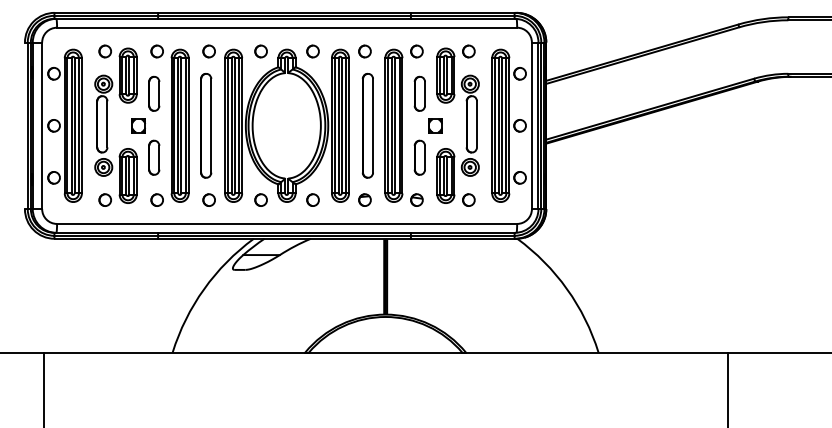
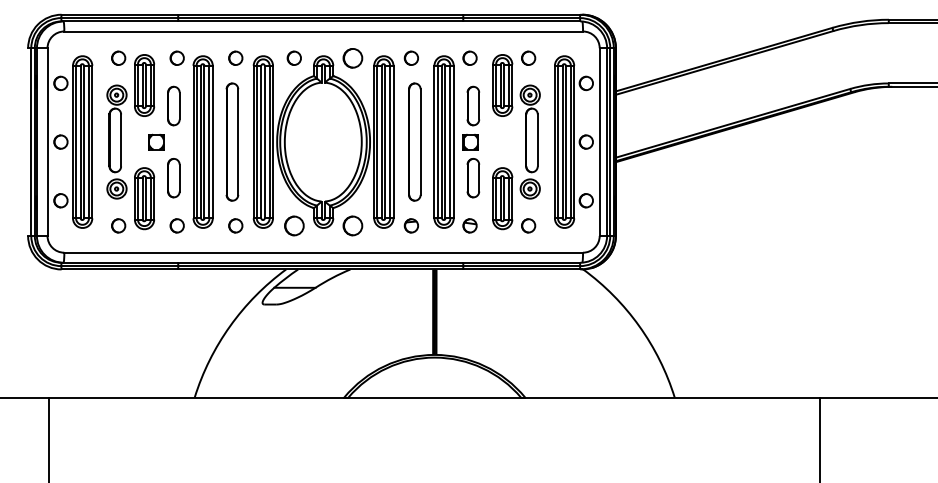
part: (312, 51) -> (352, 58), size x1.4
part: (435, 125) -> (470, 141), moved
circle: (260, 199) -> (293, 225), size x1.4
circle: (312, 199) -> (352, 225), size x1.4

